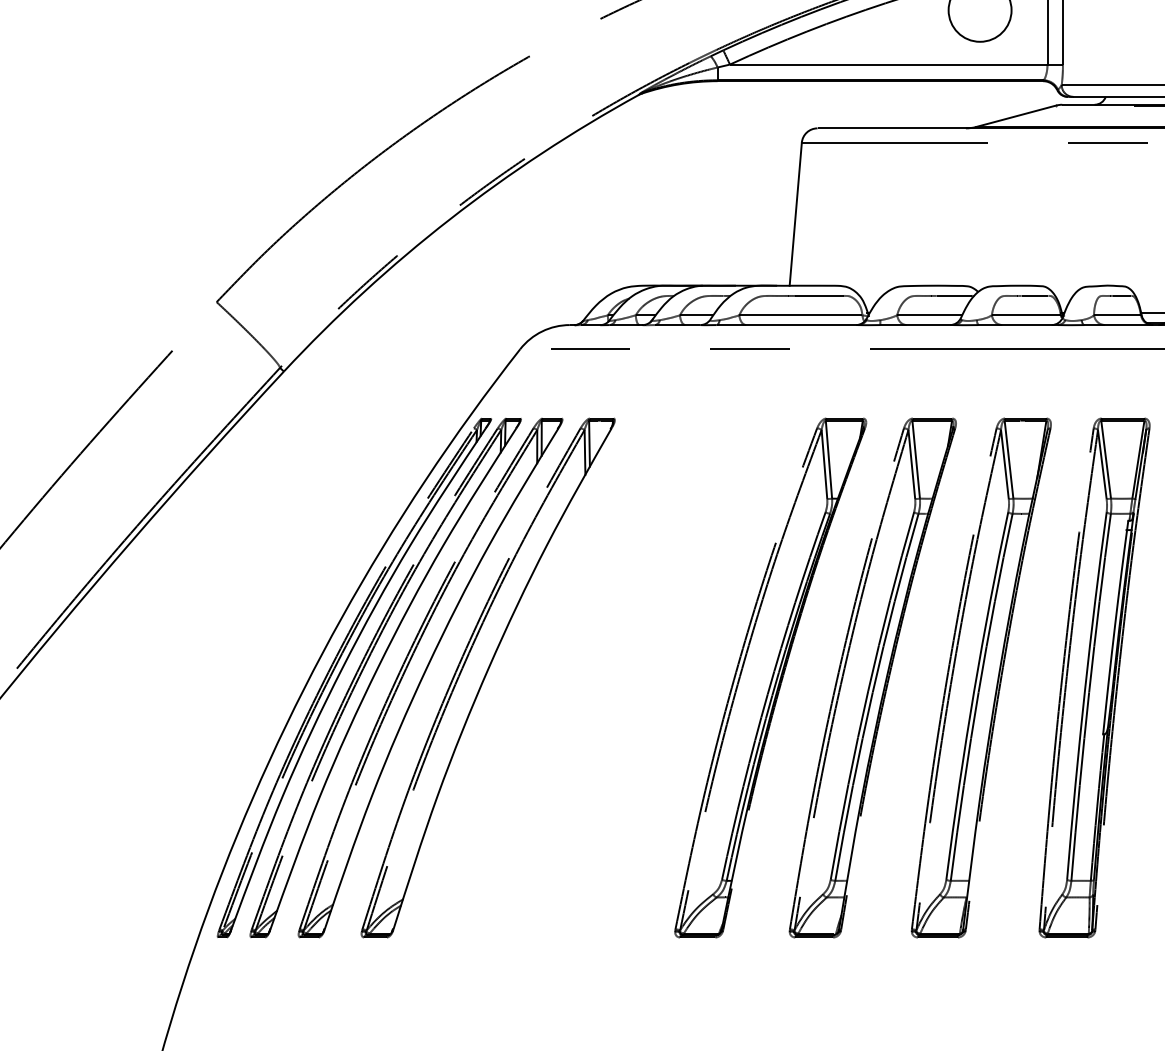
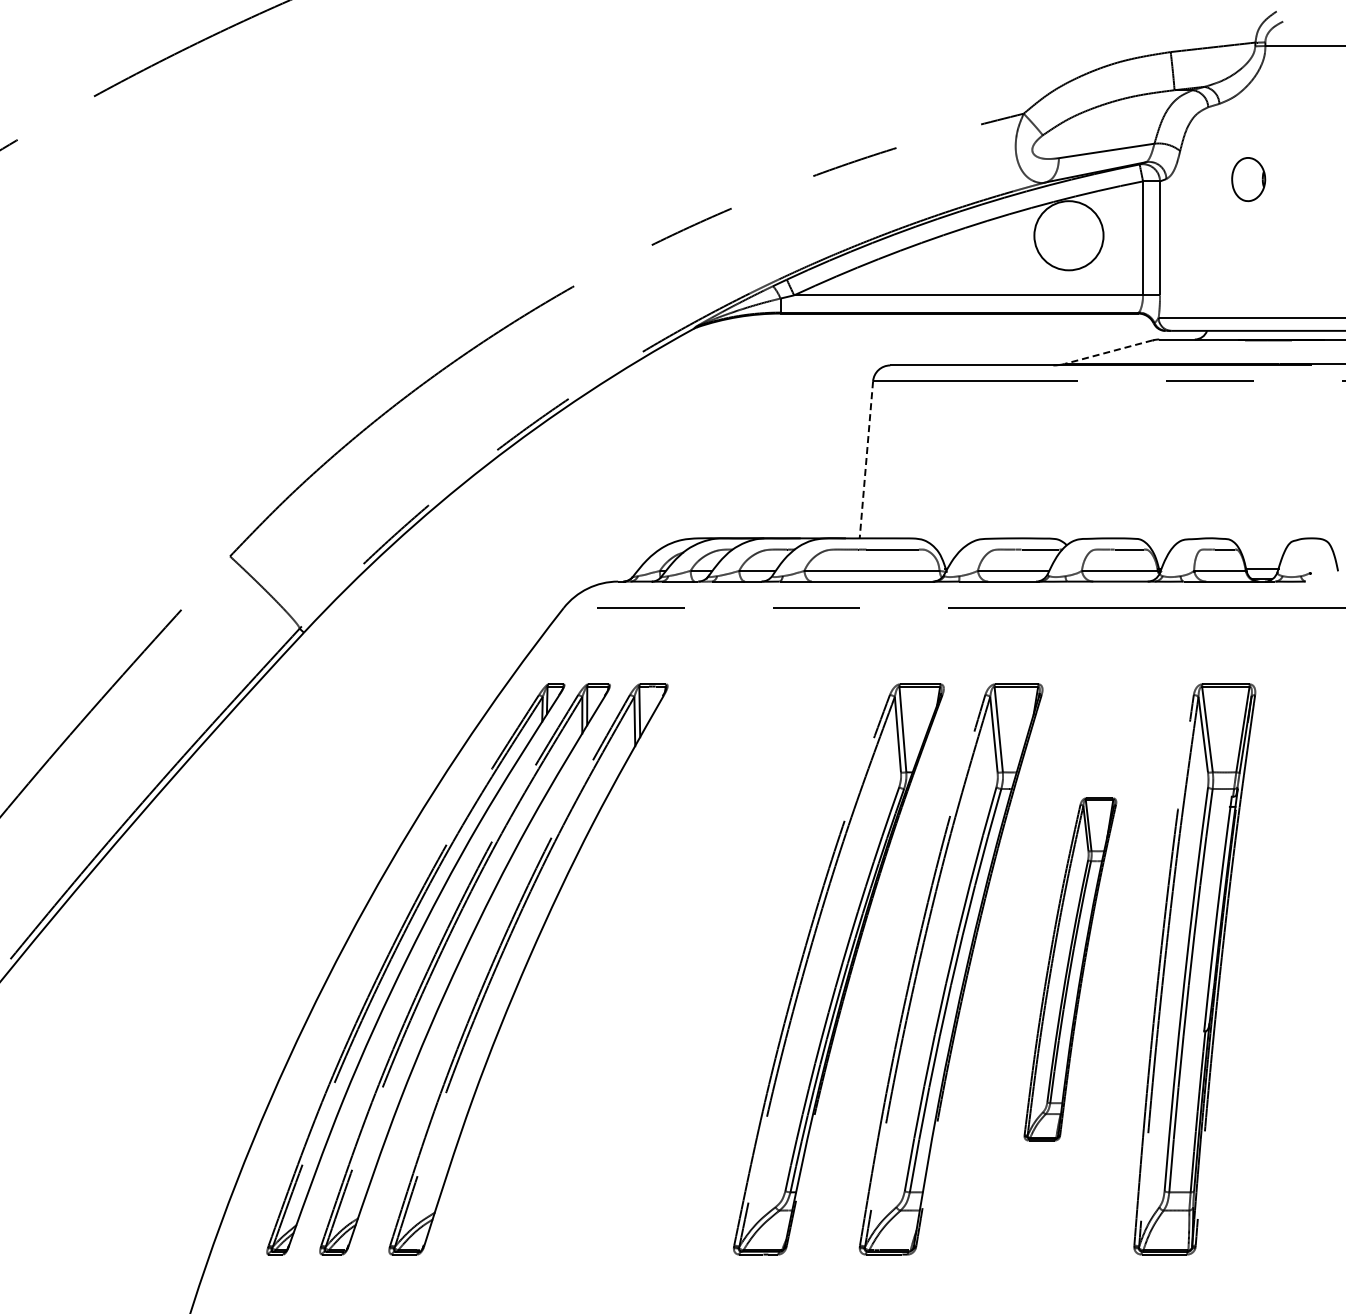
line: (1016, 116) -> (1108, 352), solid -> dashed
line: (795, 213) -> (866, 459), solid -> dashed
part: (341, 671) -> (367, 962), removed
part: (981, 678) -> (1070, 969), size x0.6

